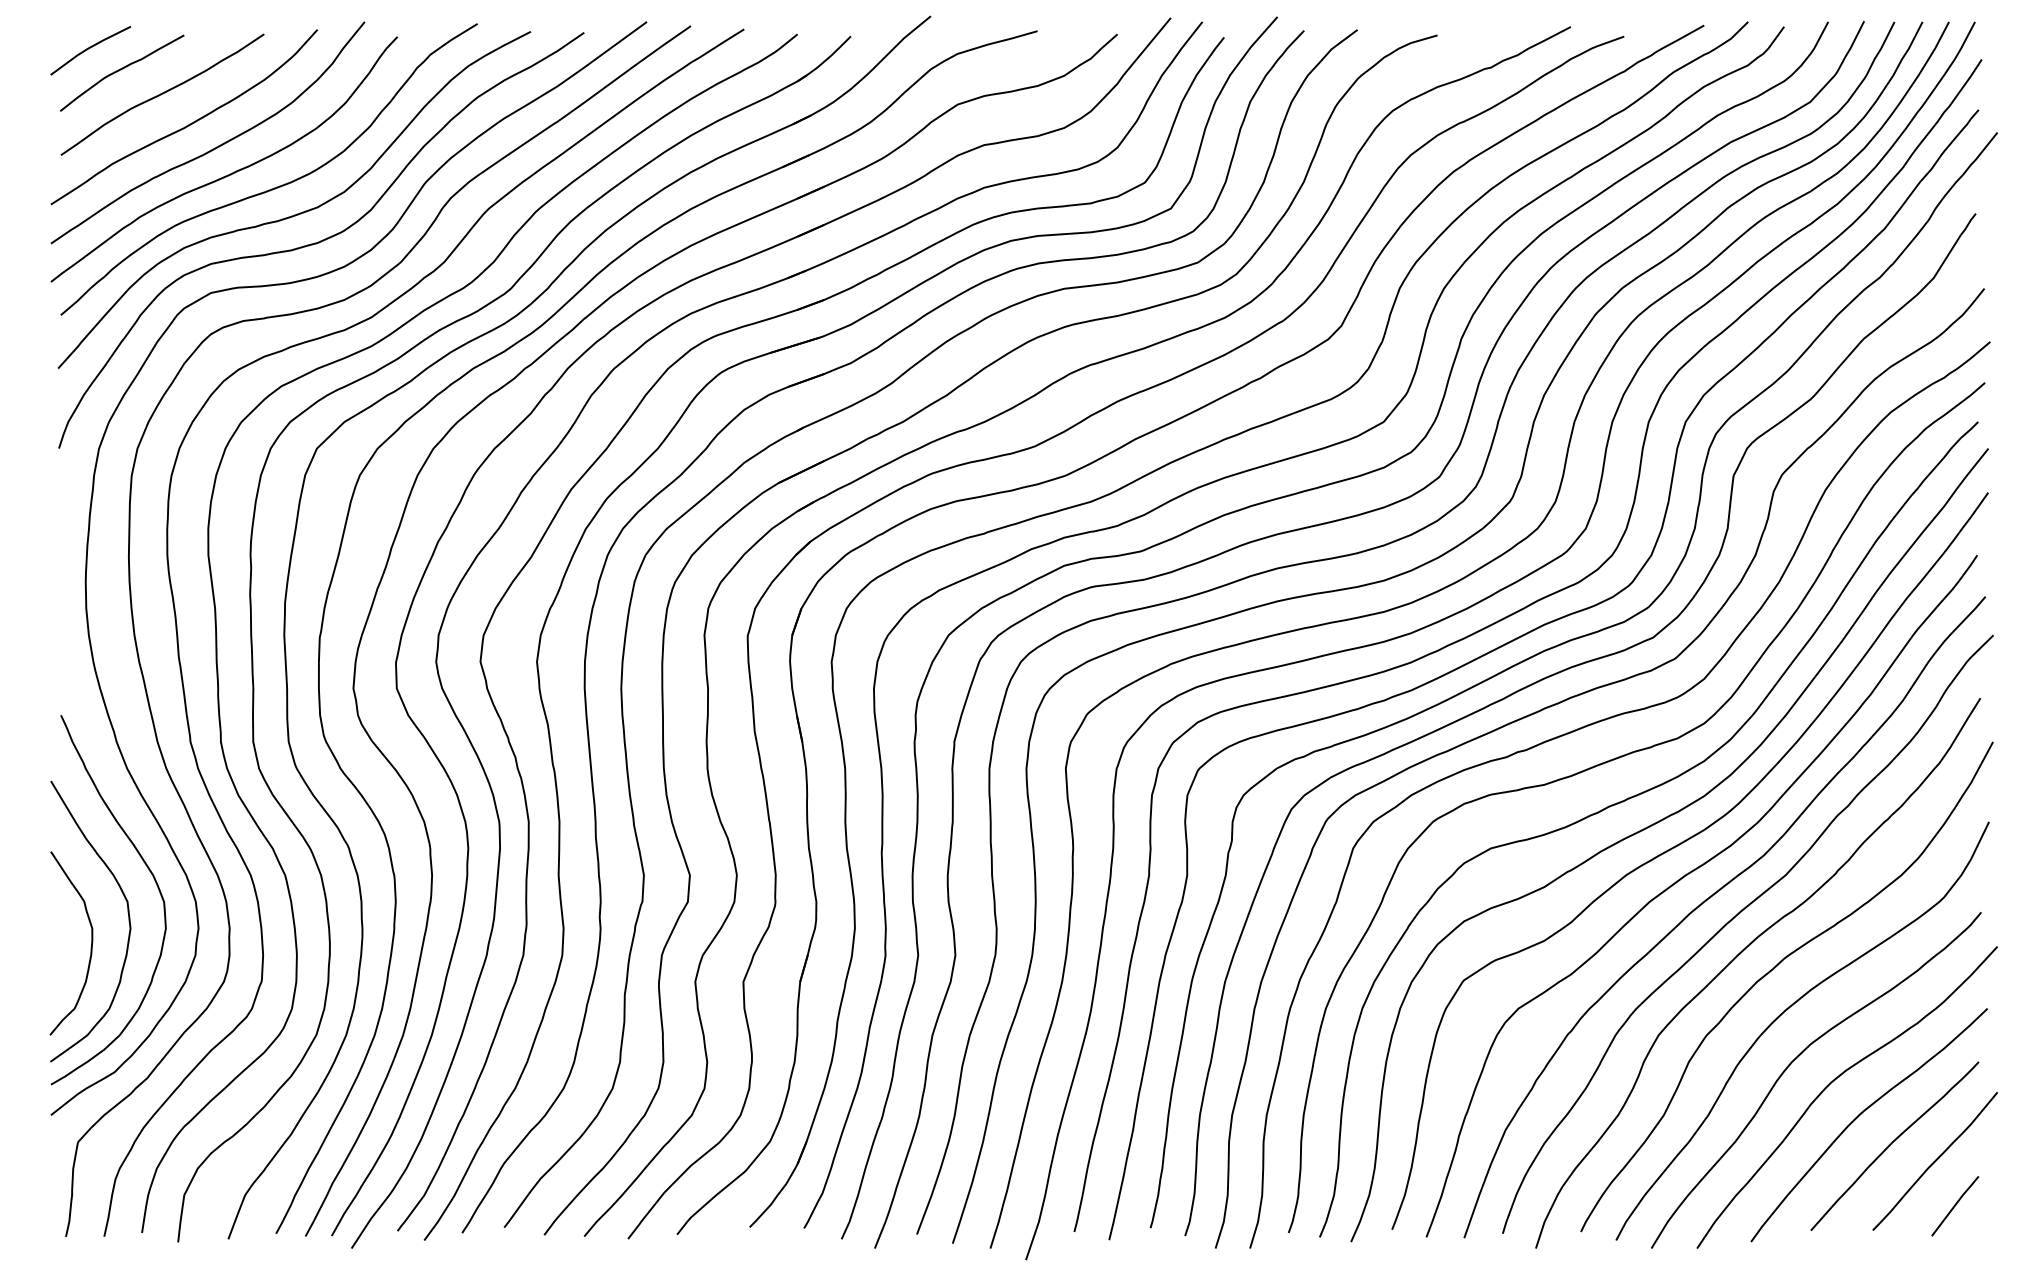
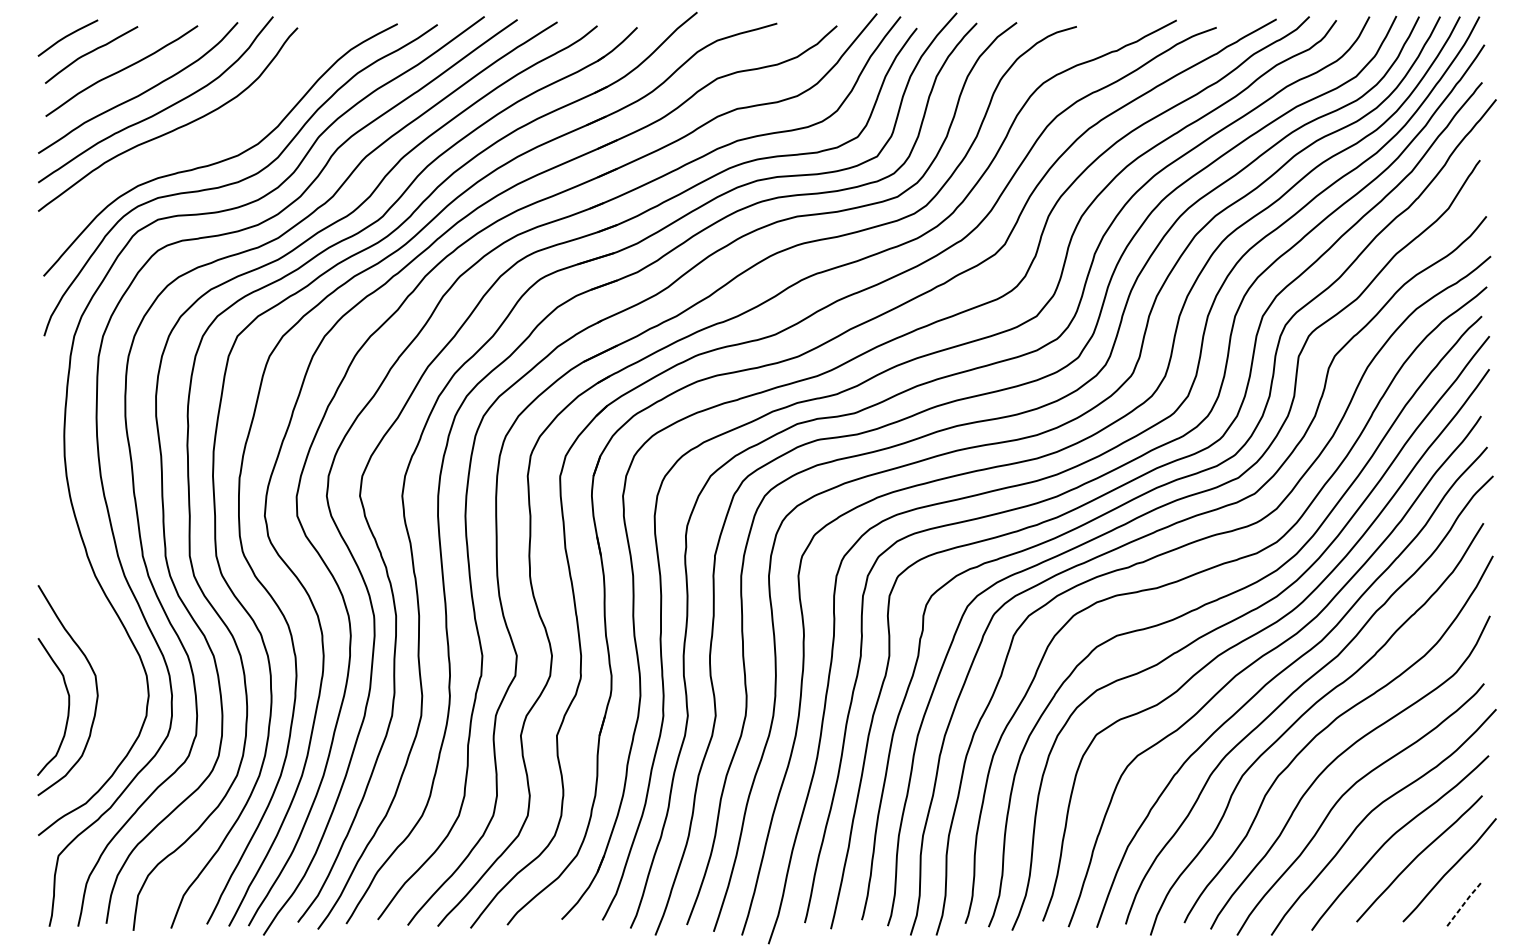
curve: (276, 186) -> (207, 139), removed
curve: (154, 881) -> (115, 660), removed
line: (1955, 1204) -> (1464, 902), solid -> dashed

